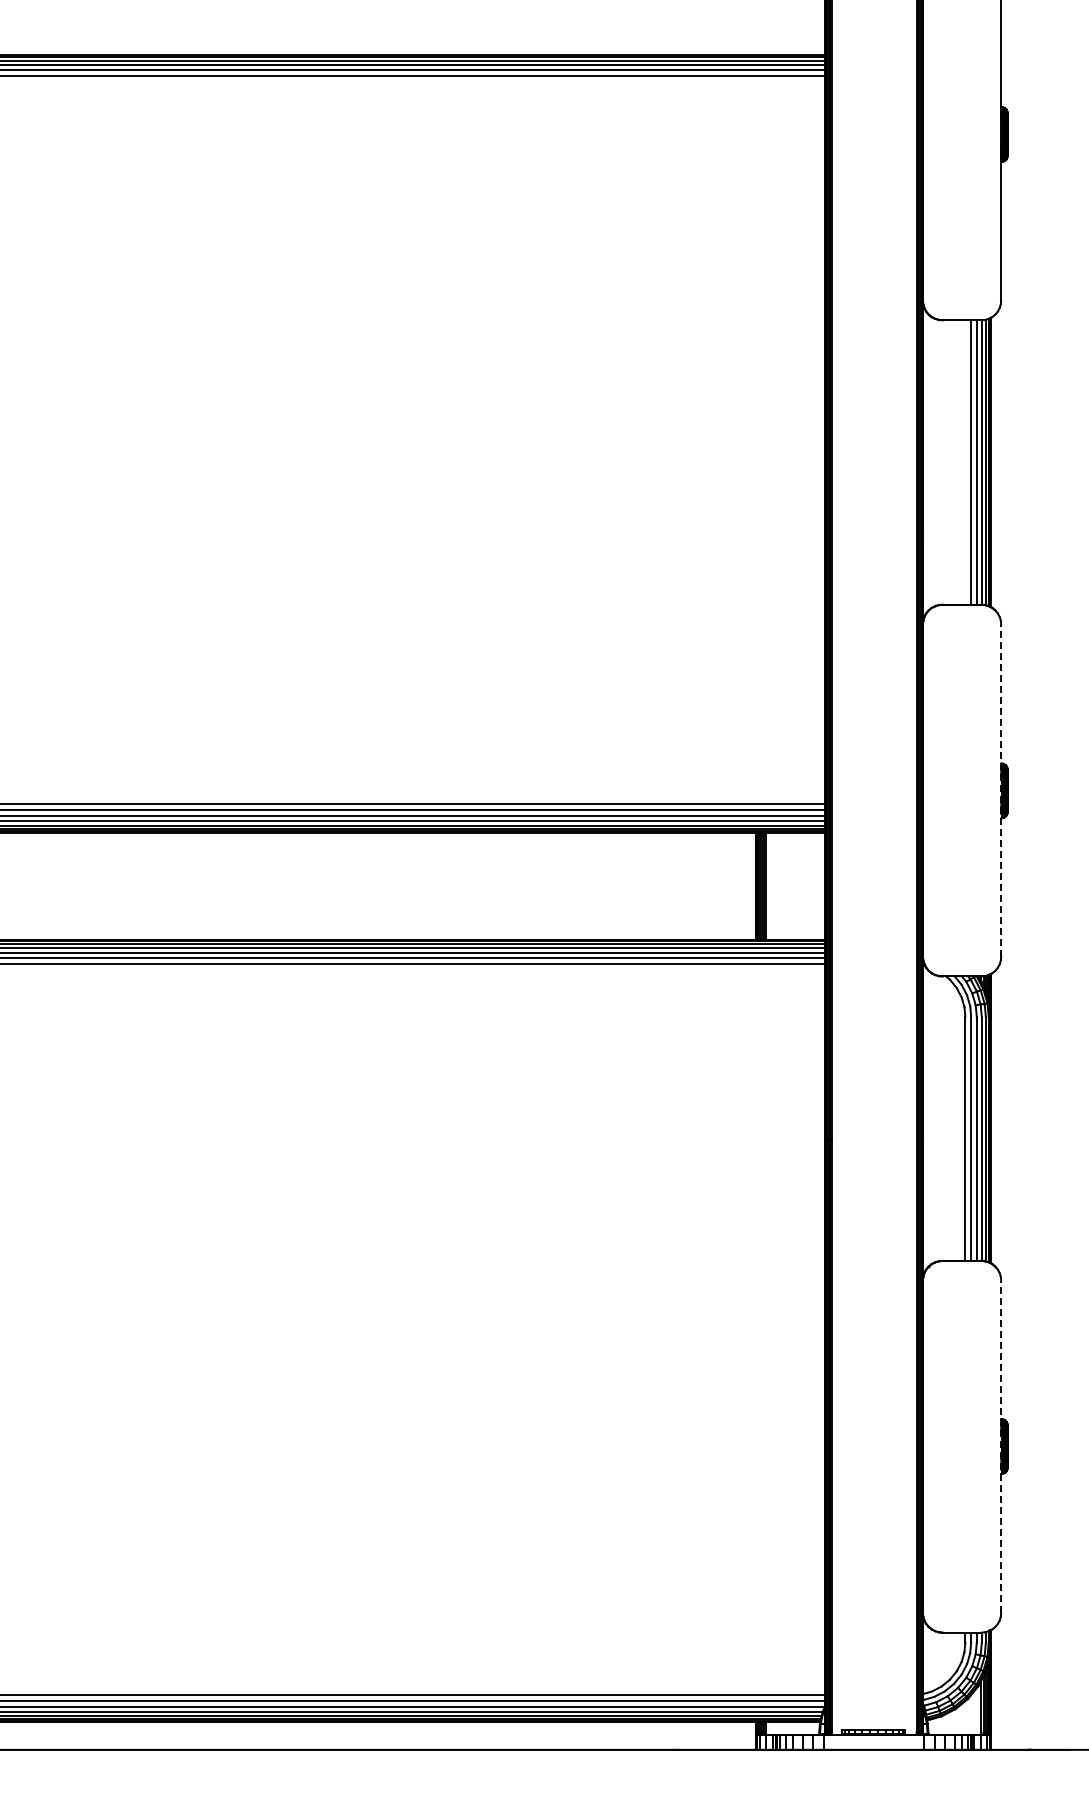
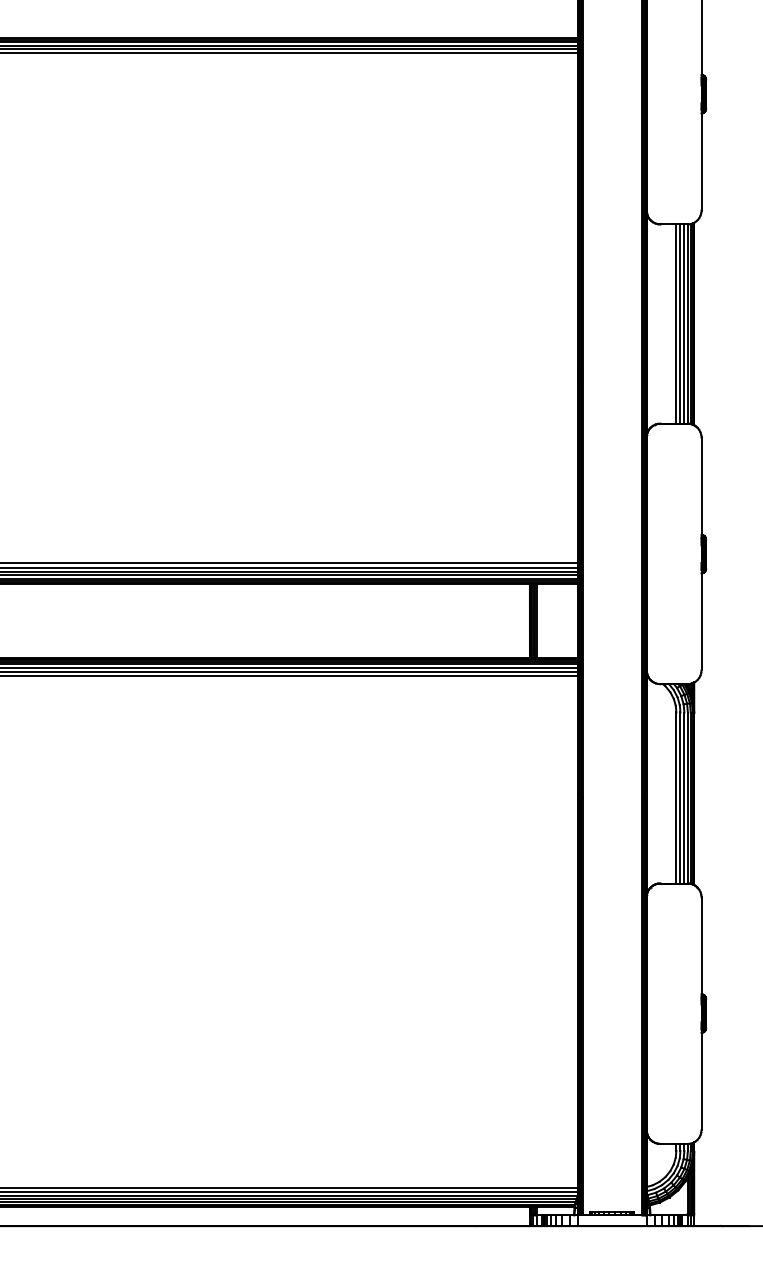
line: (965, 462) -> (676, 324), added
line: (1001, 790) -> (701, 553), dashed -> solid
line: (1001, 1446) -> (701, 1013), dashed -> solid

